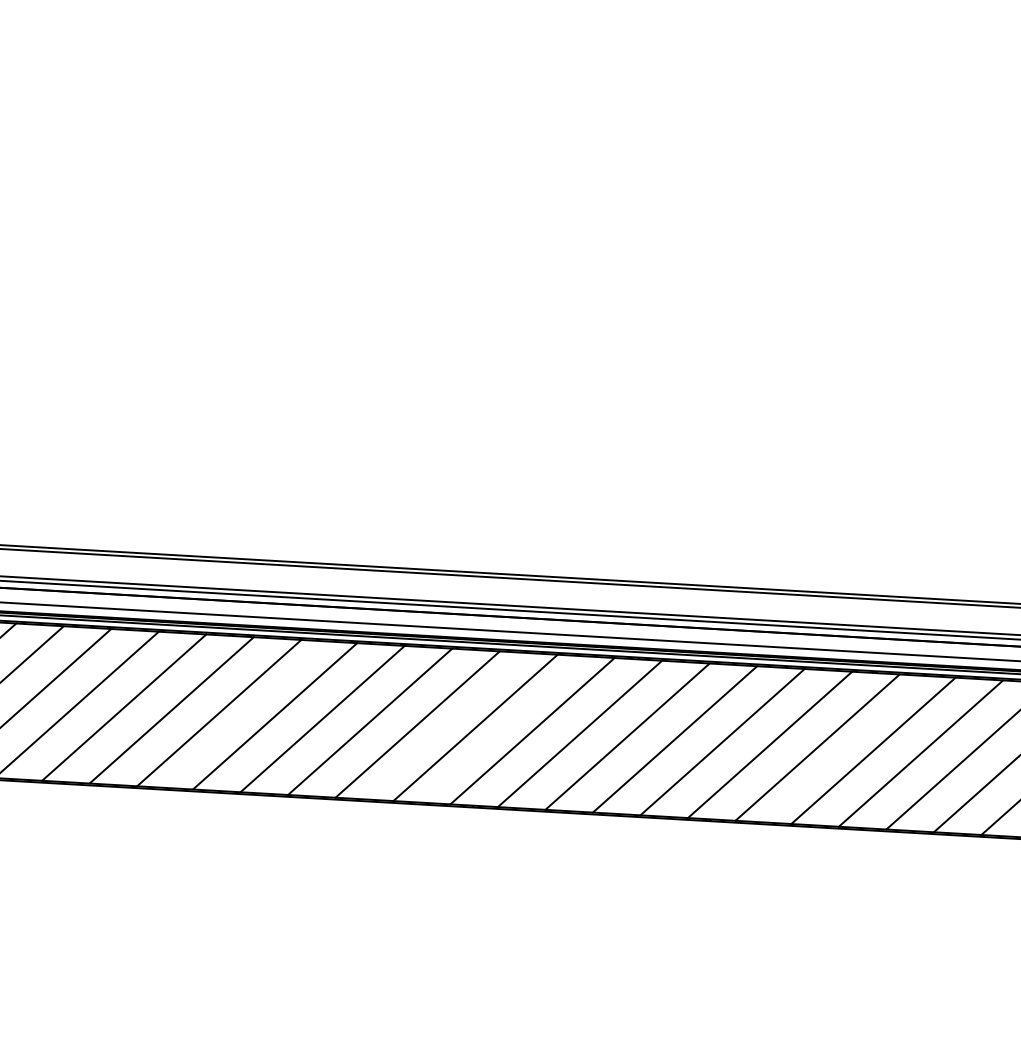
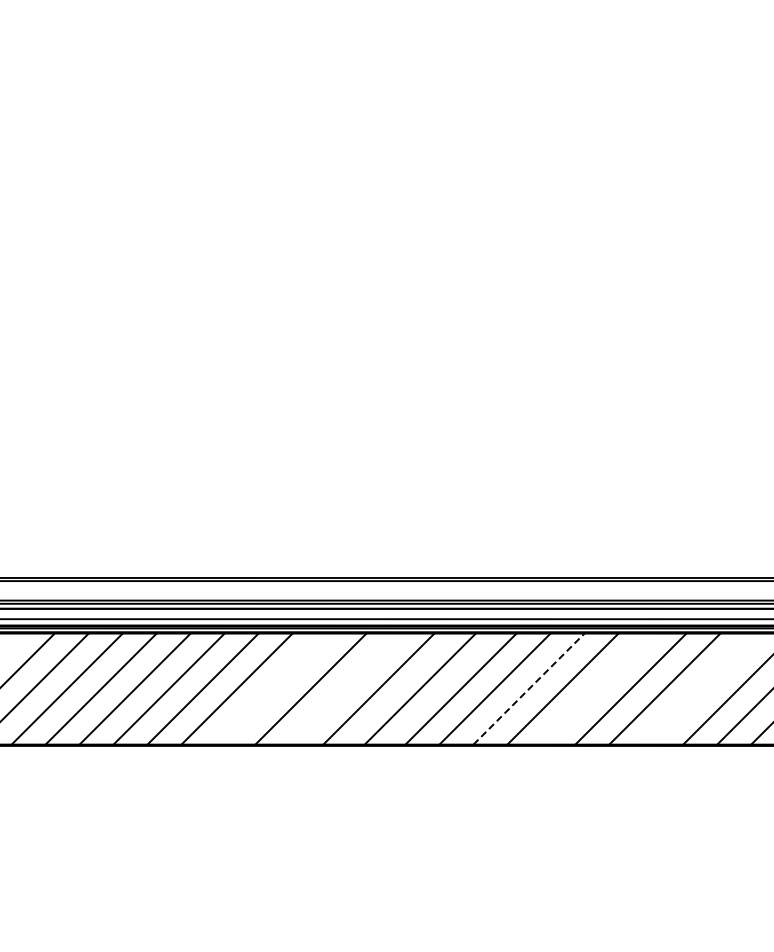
line: (274, 715) -> (276, 688), removed
line: (369, 720) -> (344, 688), removed
line: (626, 737) -> (528, 689), solid -> dashed
line: (722, 741) -> (596, 688), removed
line: (873, 749) -> (704, 688), removed

